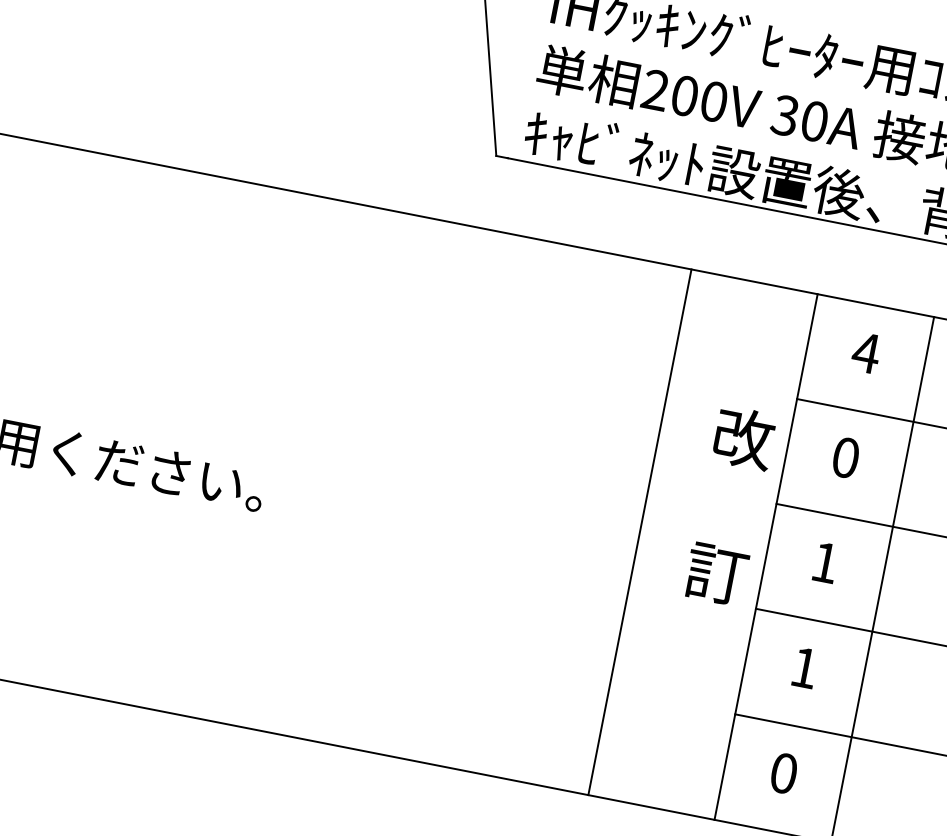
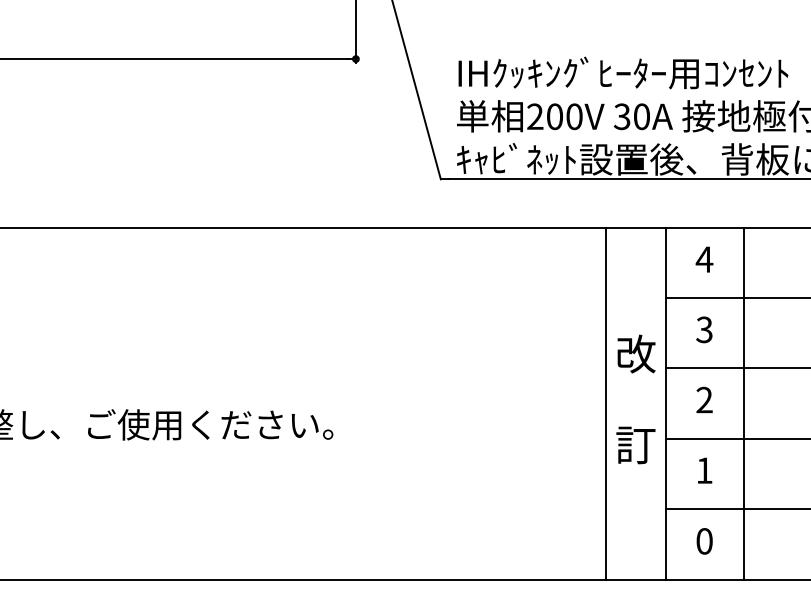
text: (845, 457) -> (704, 329), 0 -> 3
text: (729, 505) -> (635, 399), moved
line: (640, 531) -> (606, 403), moved
text: (825, 561) -> (704, 399), 1 -> 2

